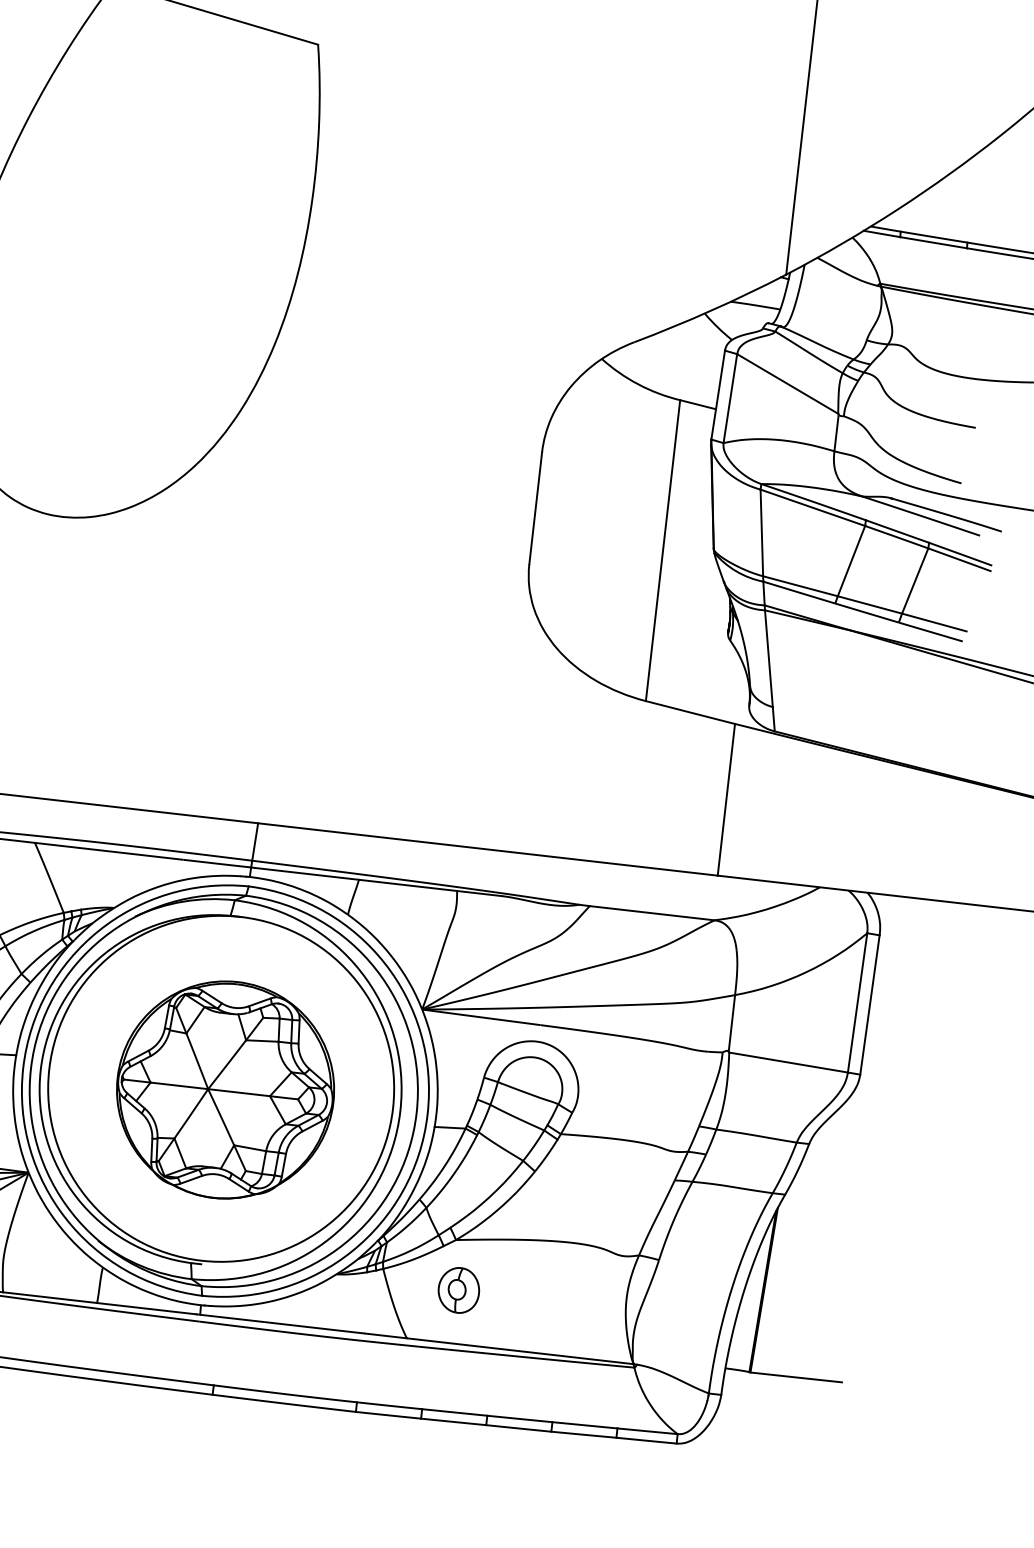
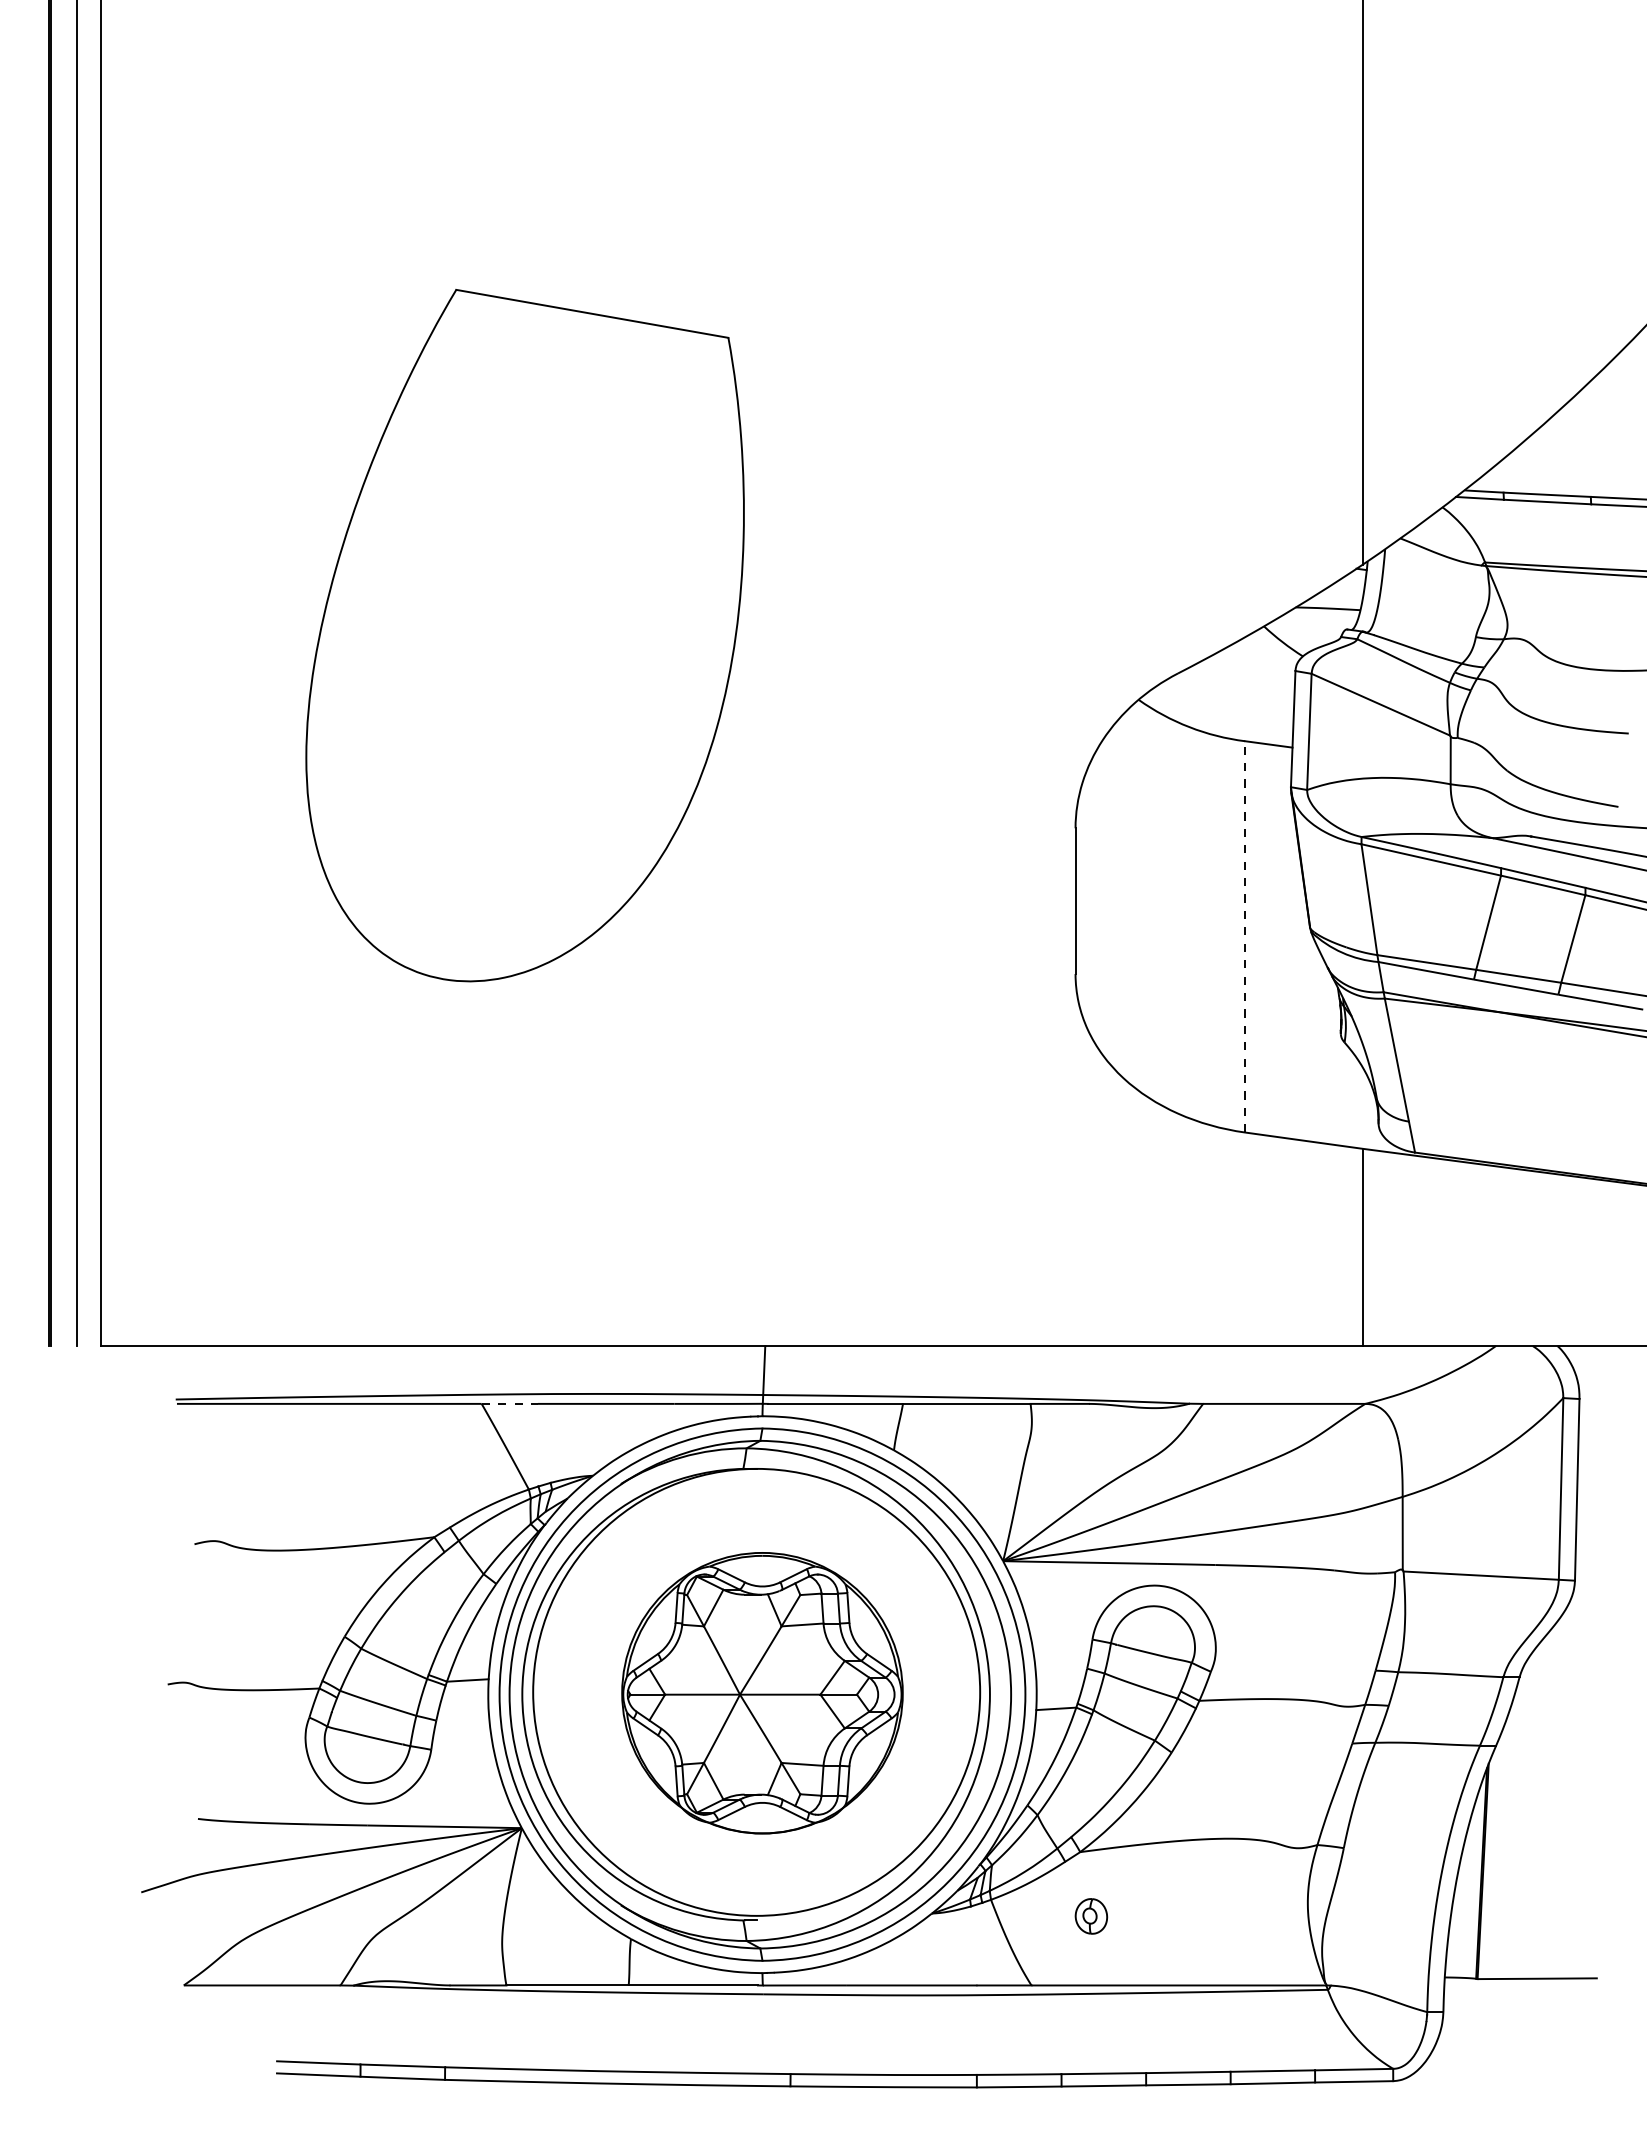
line: (663, 550) -> (1245, 936), solid -> dashed
line: (57, 845) -> (510, 1403), solid -> dashed
part: (459, 1290) -> (1091, 1916), size x0.6

